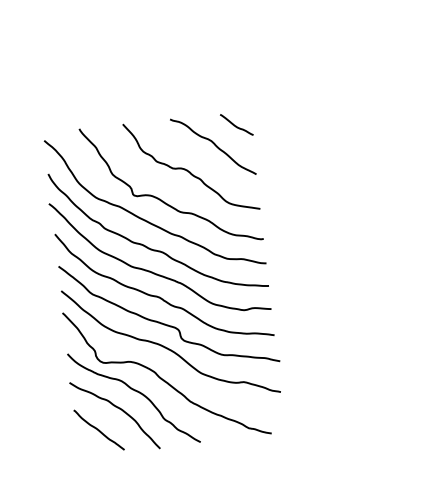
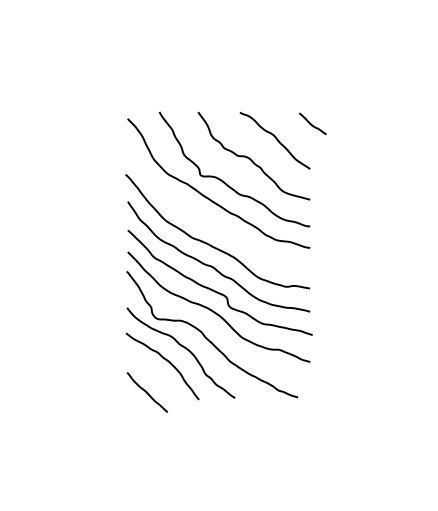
curve: (235, 124) -> (311, 123), moved
curve: (151, 248) -> (211, 223), removed
curve: (98, 430) -> (146, 392), moved

